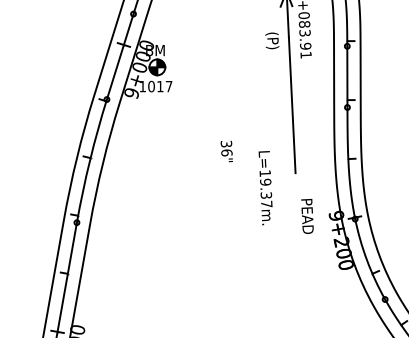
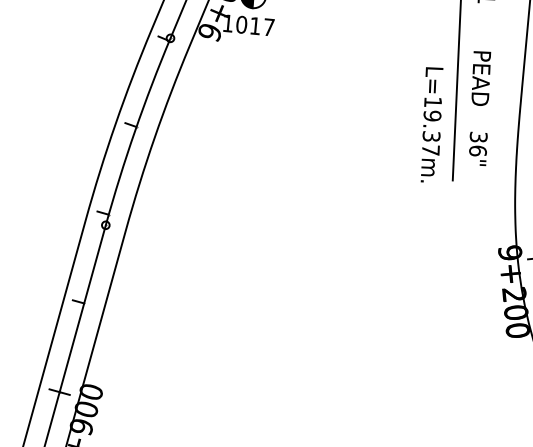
text: (226, 151) -> (477, 148), moved
text: (265, 188) -> (431, 125), moved
text: (307, 215) -> (481, 77), moved

